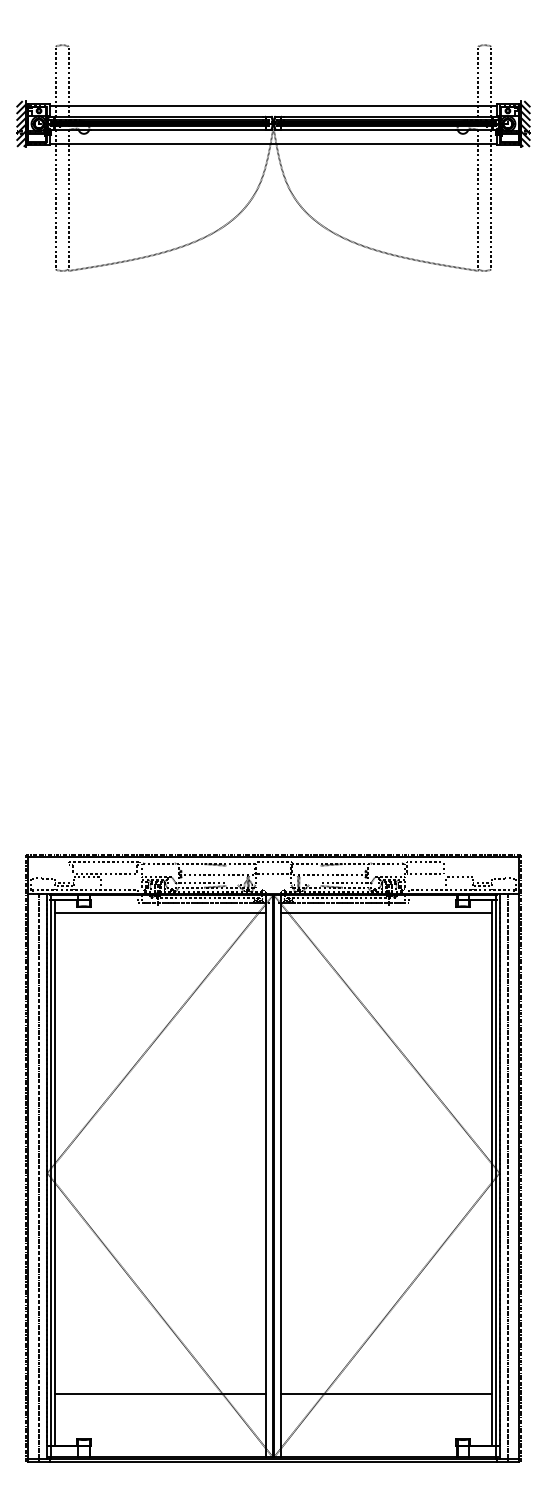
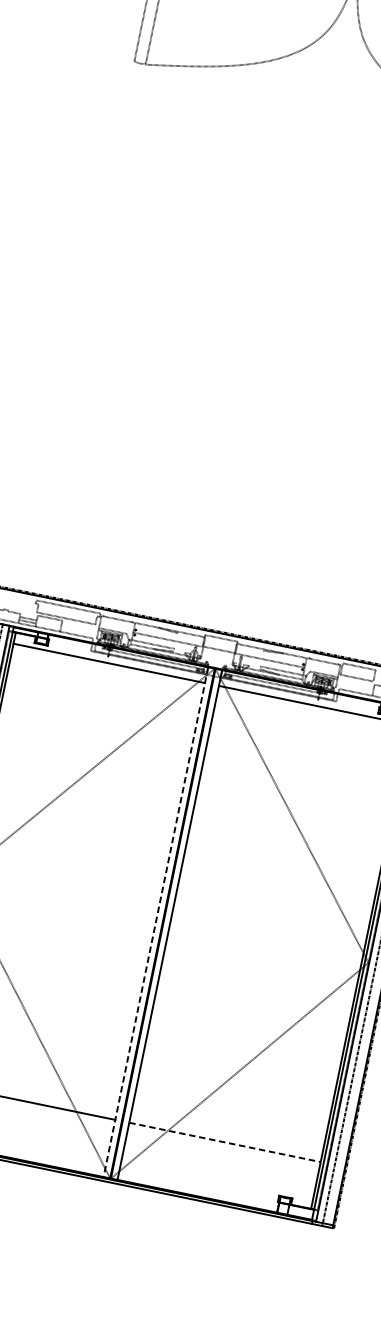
line: (265, 1176) -> (155, 922), solid -> dashed
line: (386, 1394) -> (224, 1142), solid -> dashed

